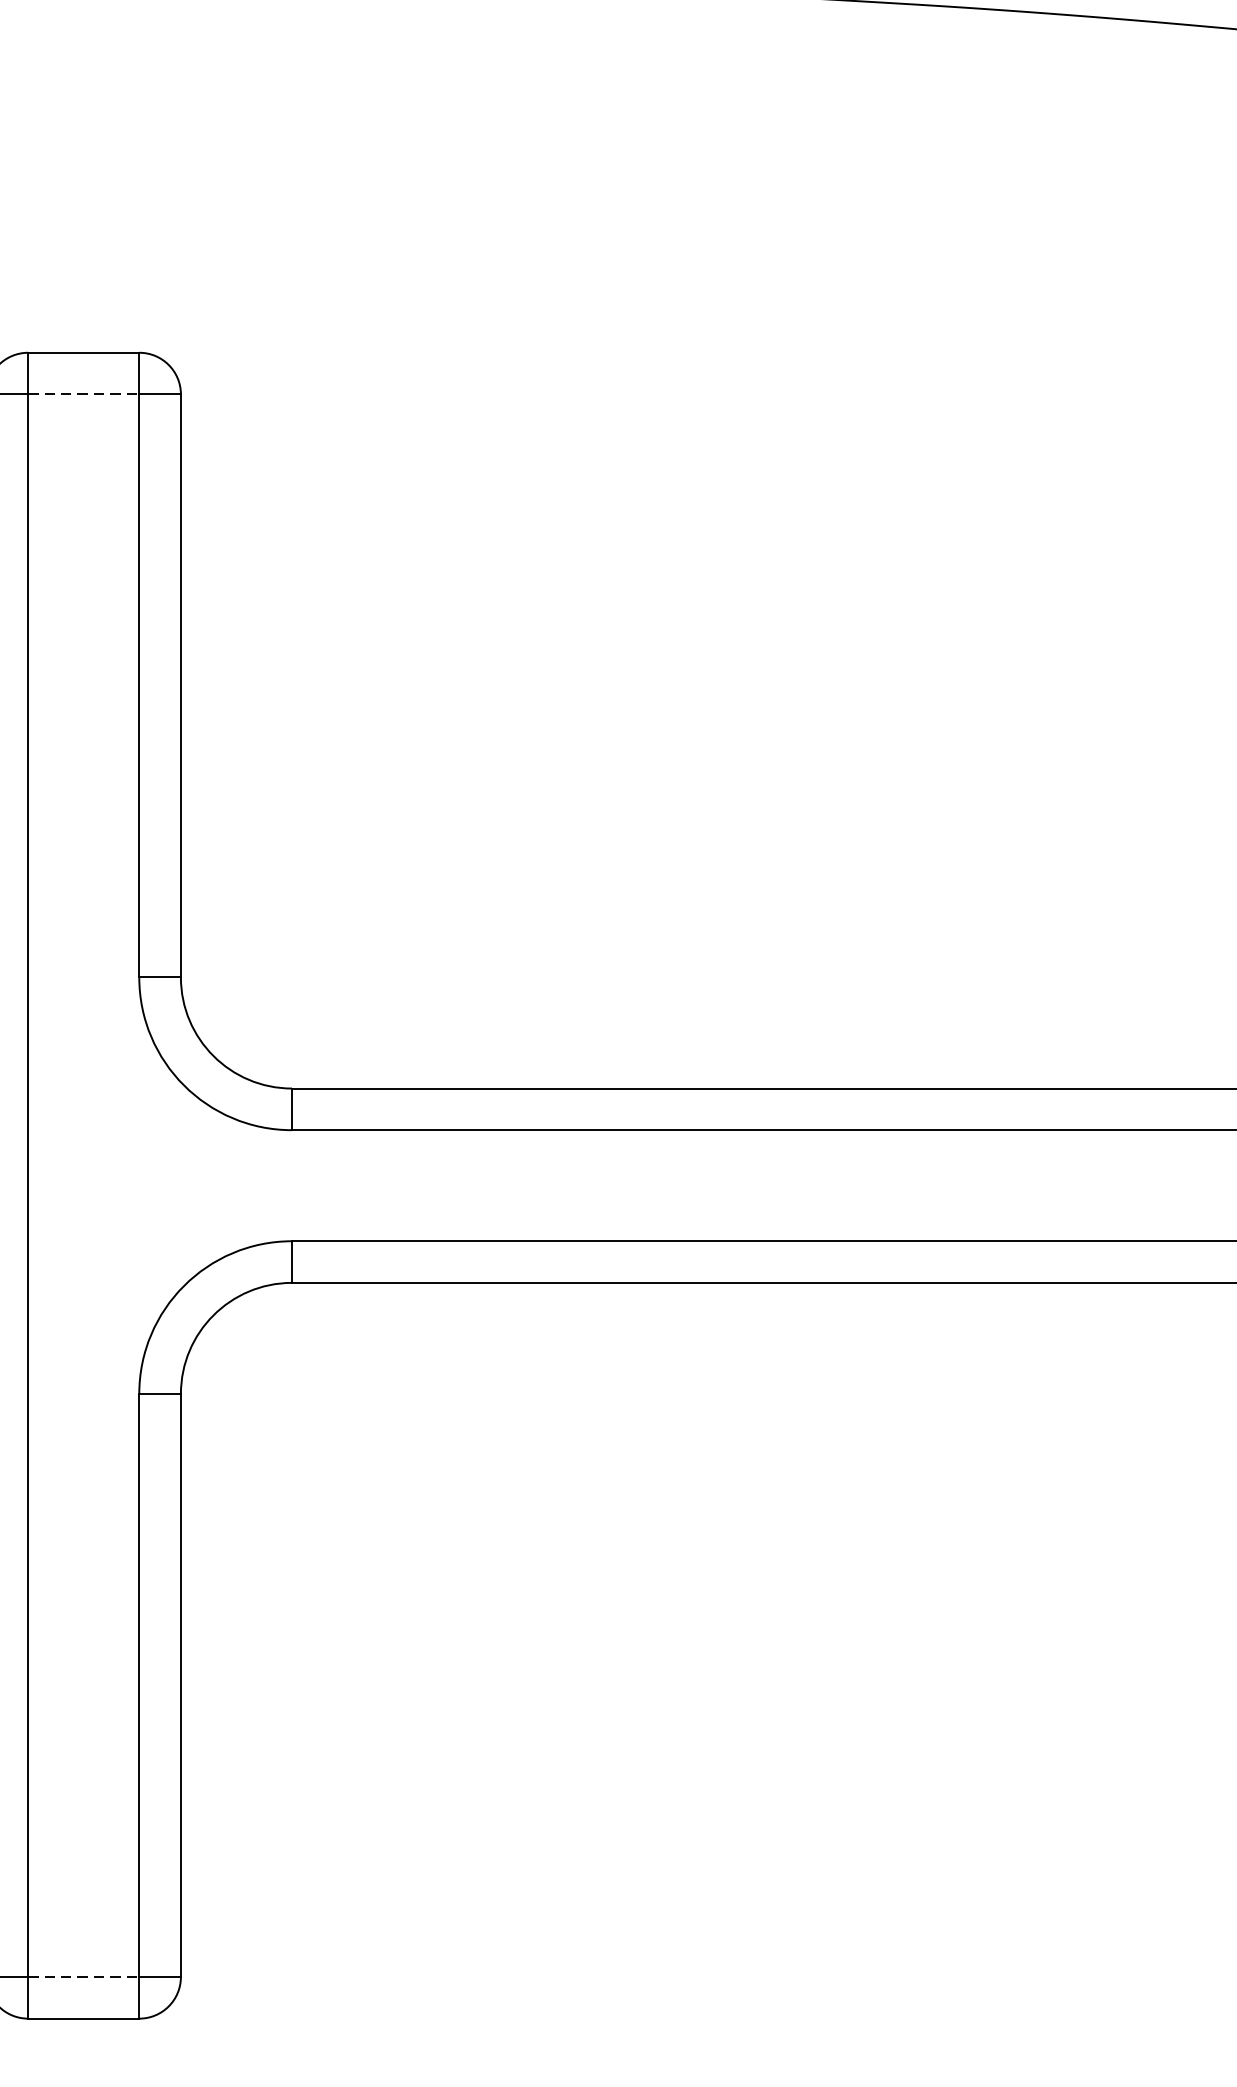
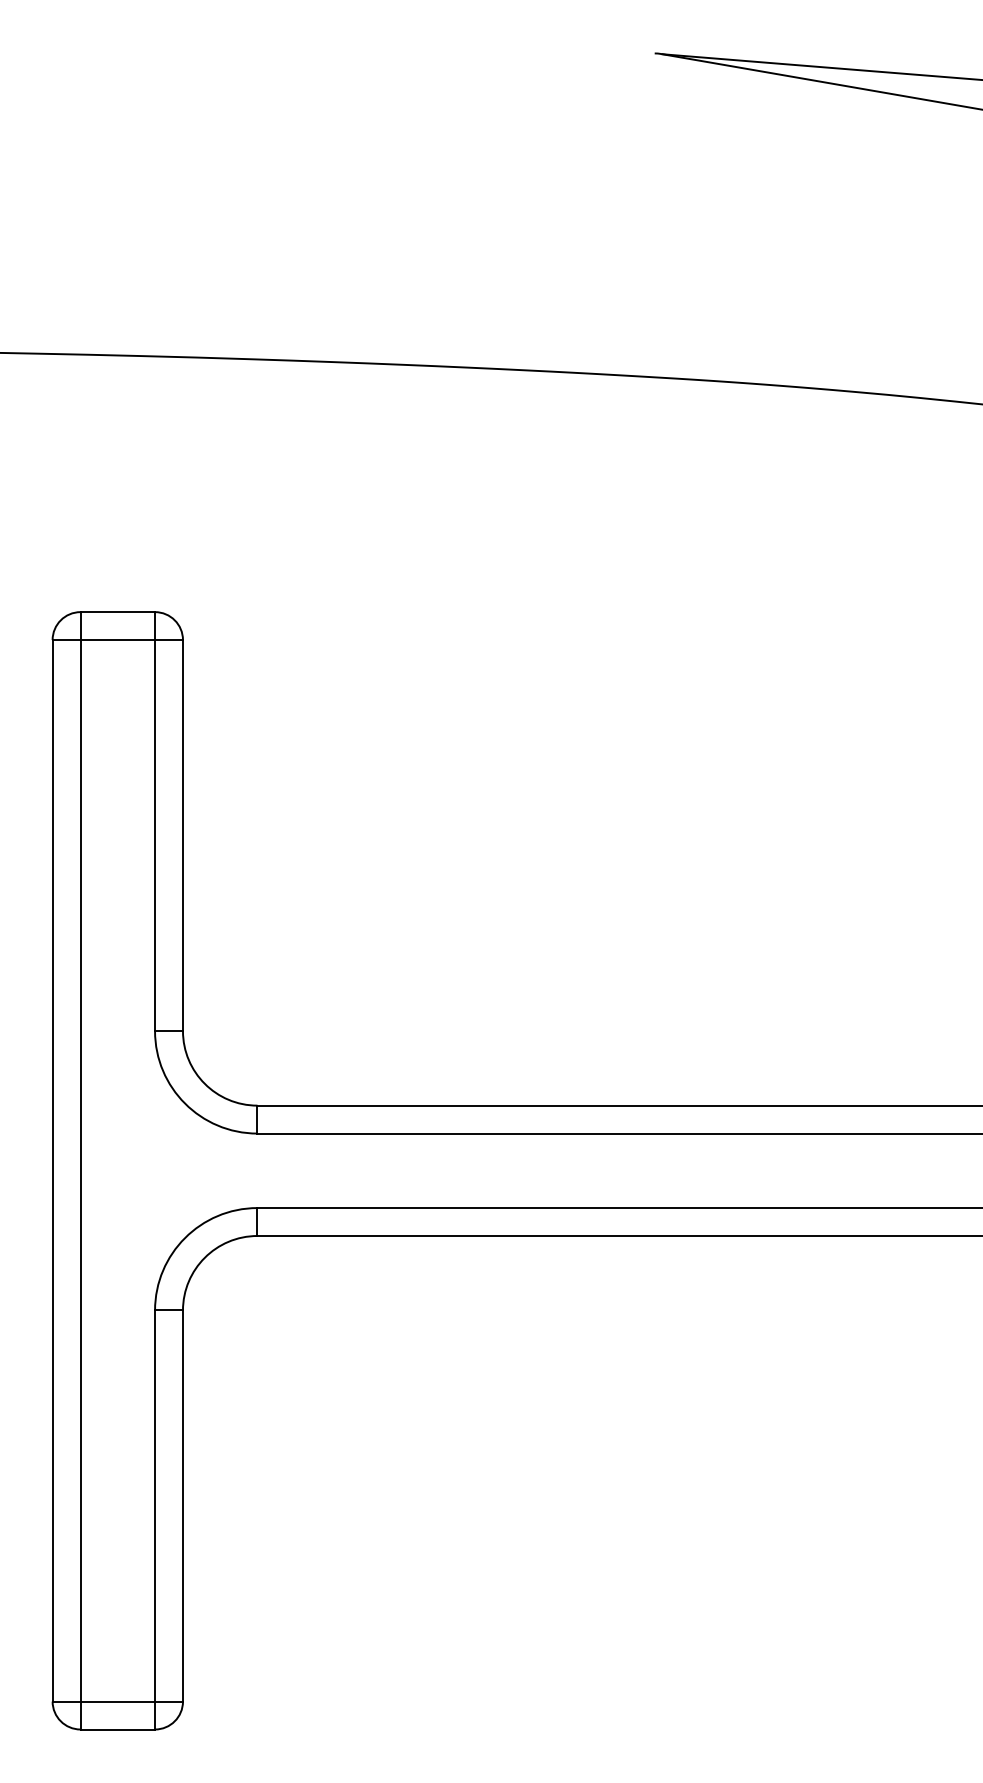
line: (84, 395) -> (118, 640), dashed -> solid
line: (84, 1976) -> (118, 1701), dashed -> solid

